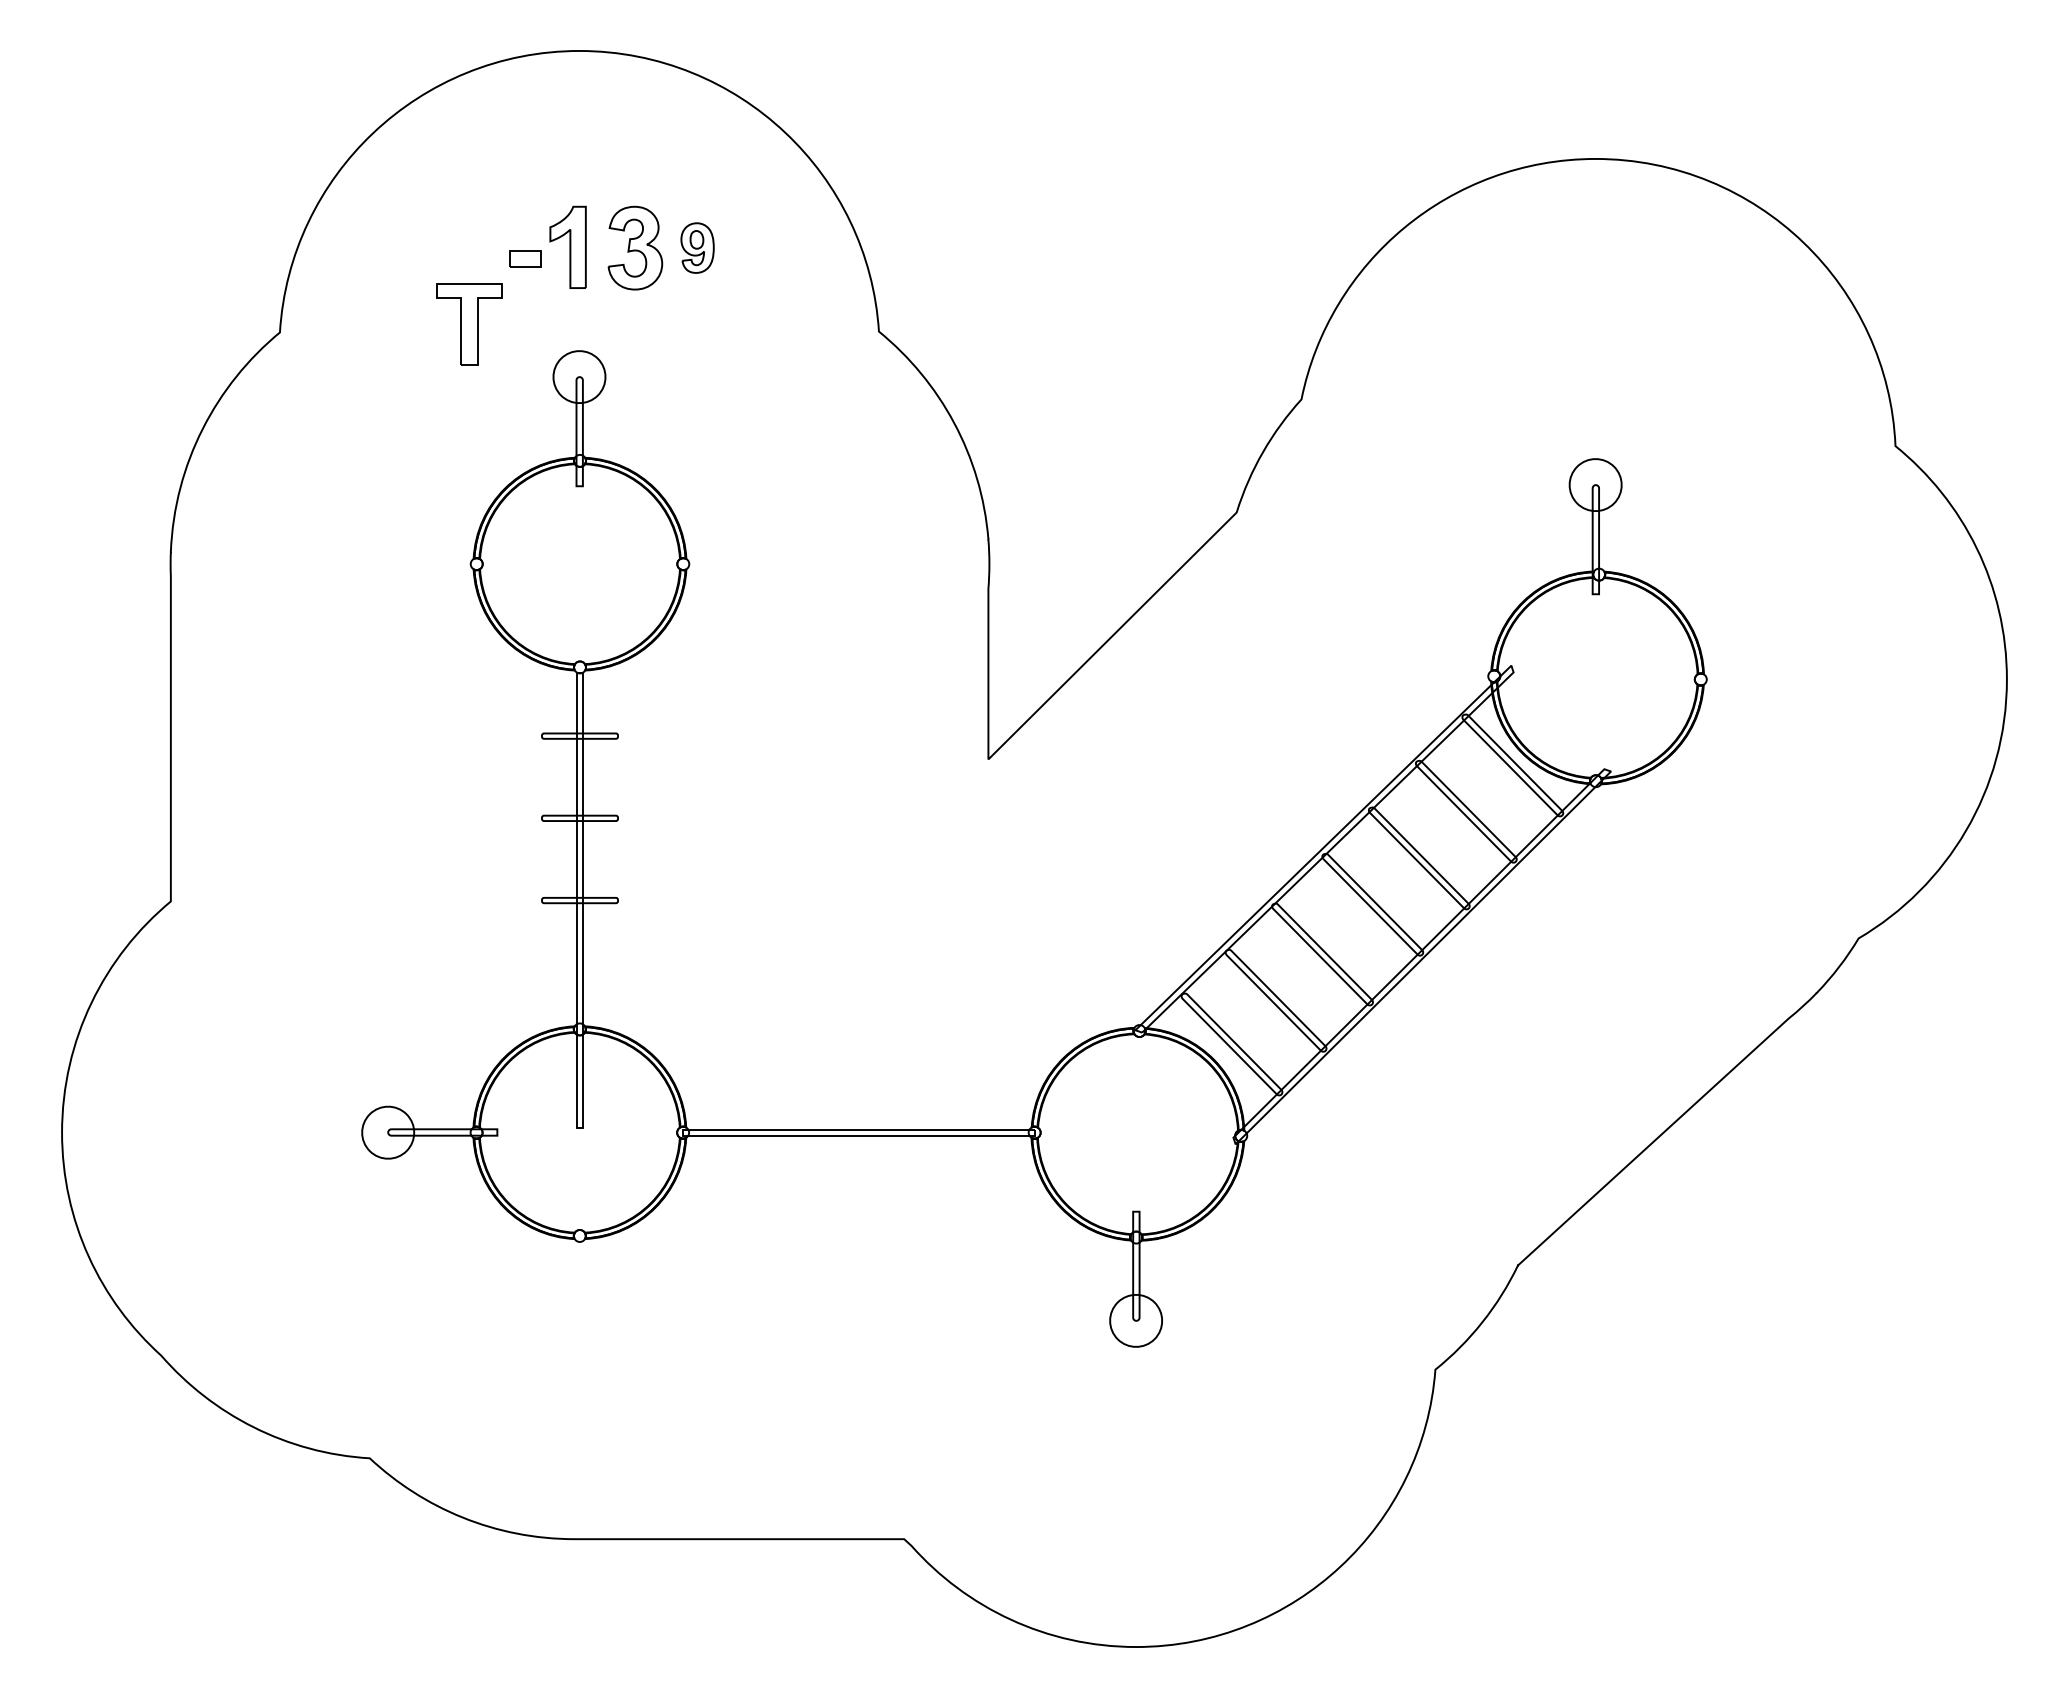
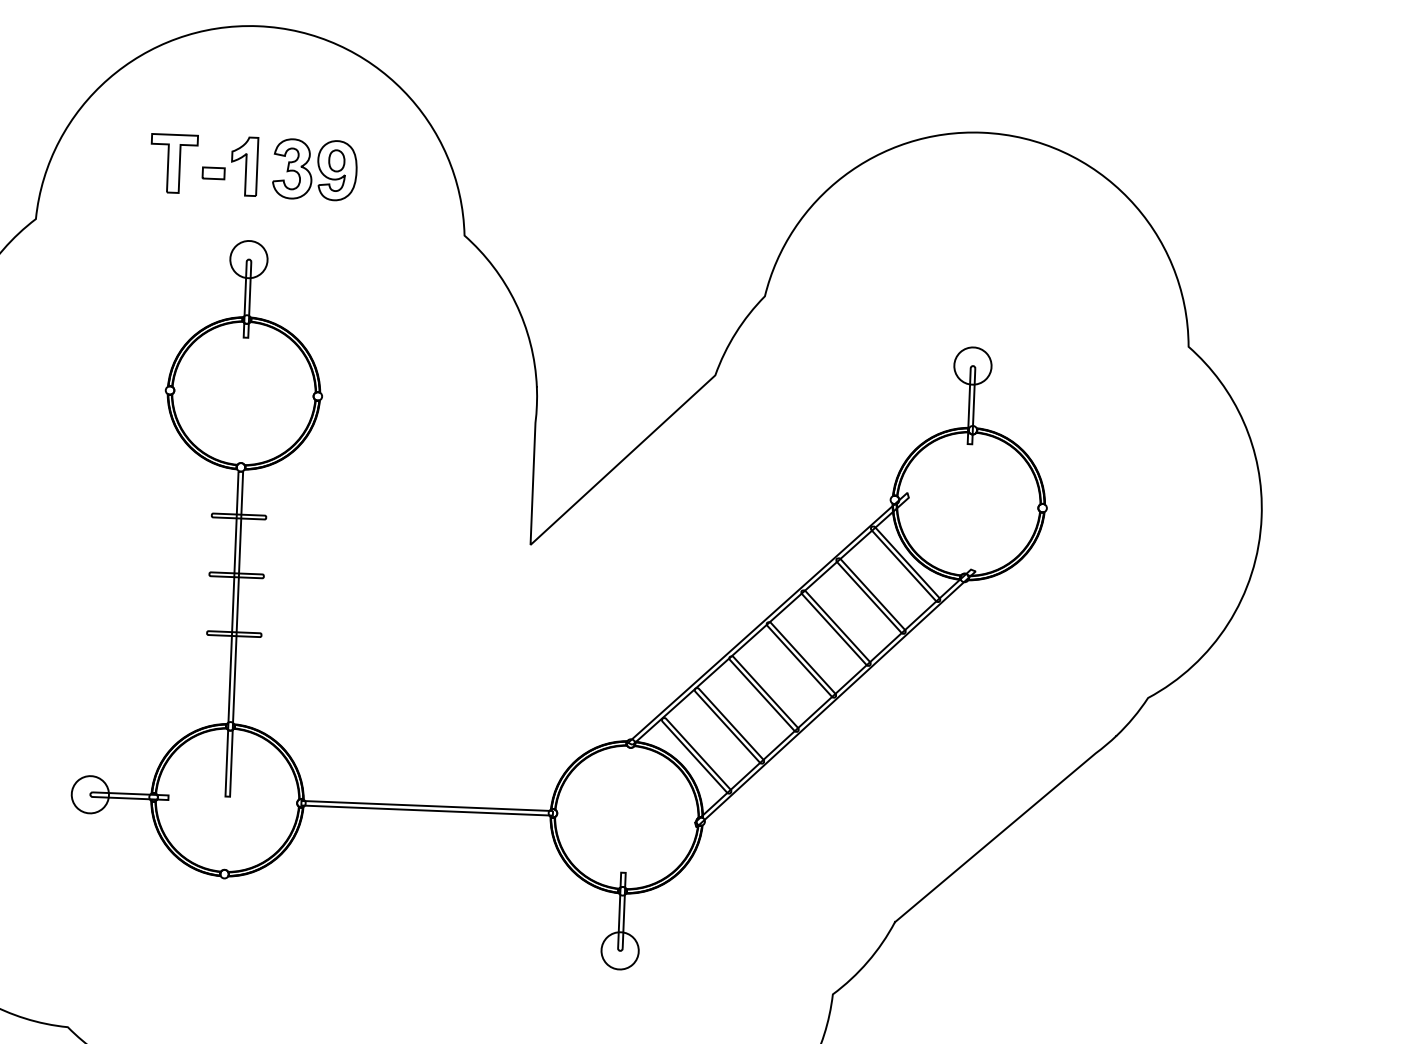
part: (697, 247) -> (337, 170), size x1.67
part: (469, 324) -> (173, 163), moved

